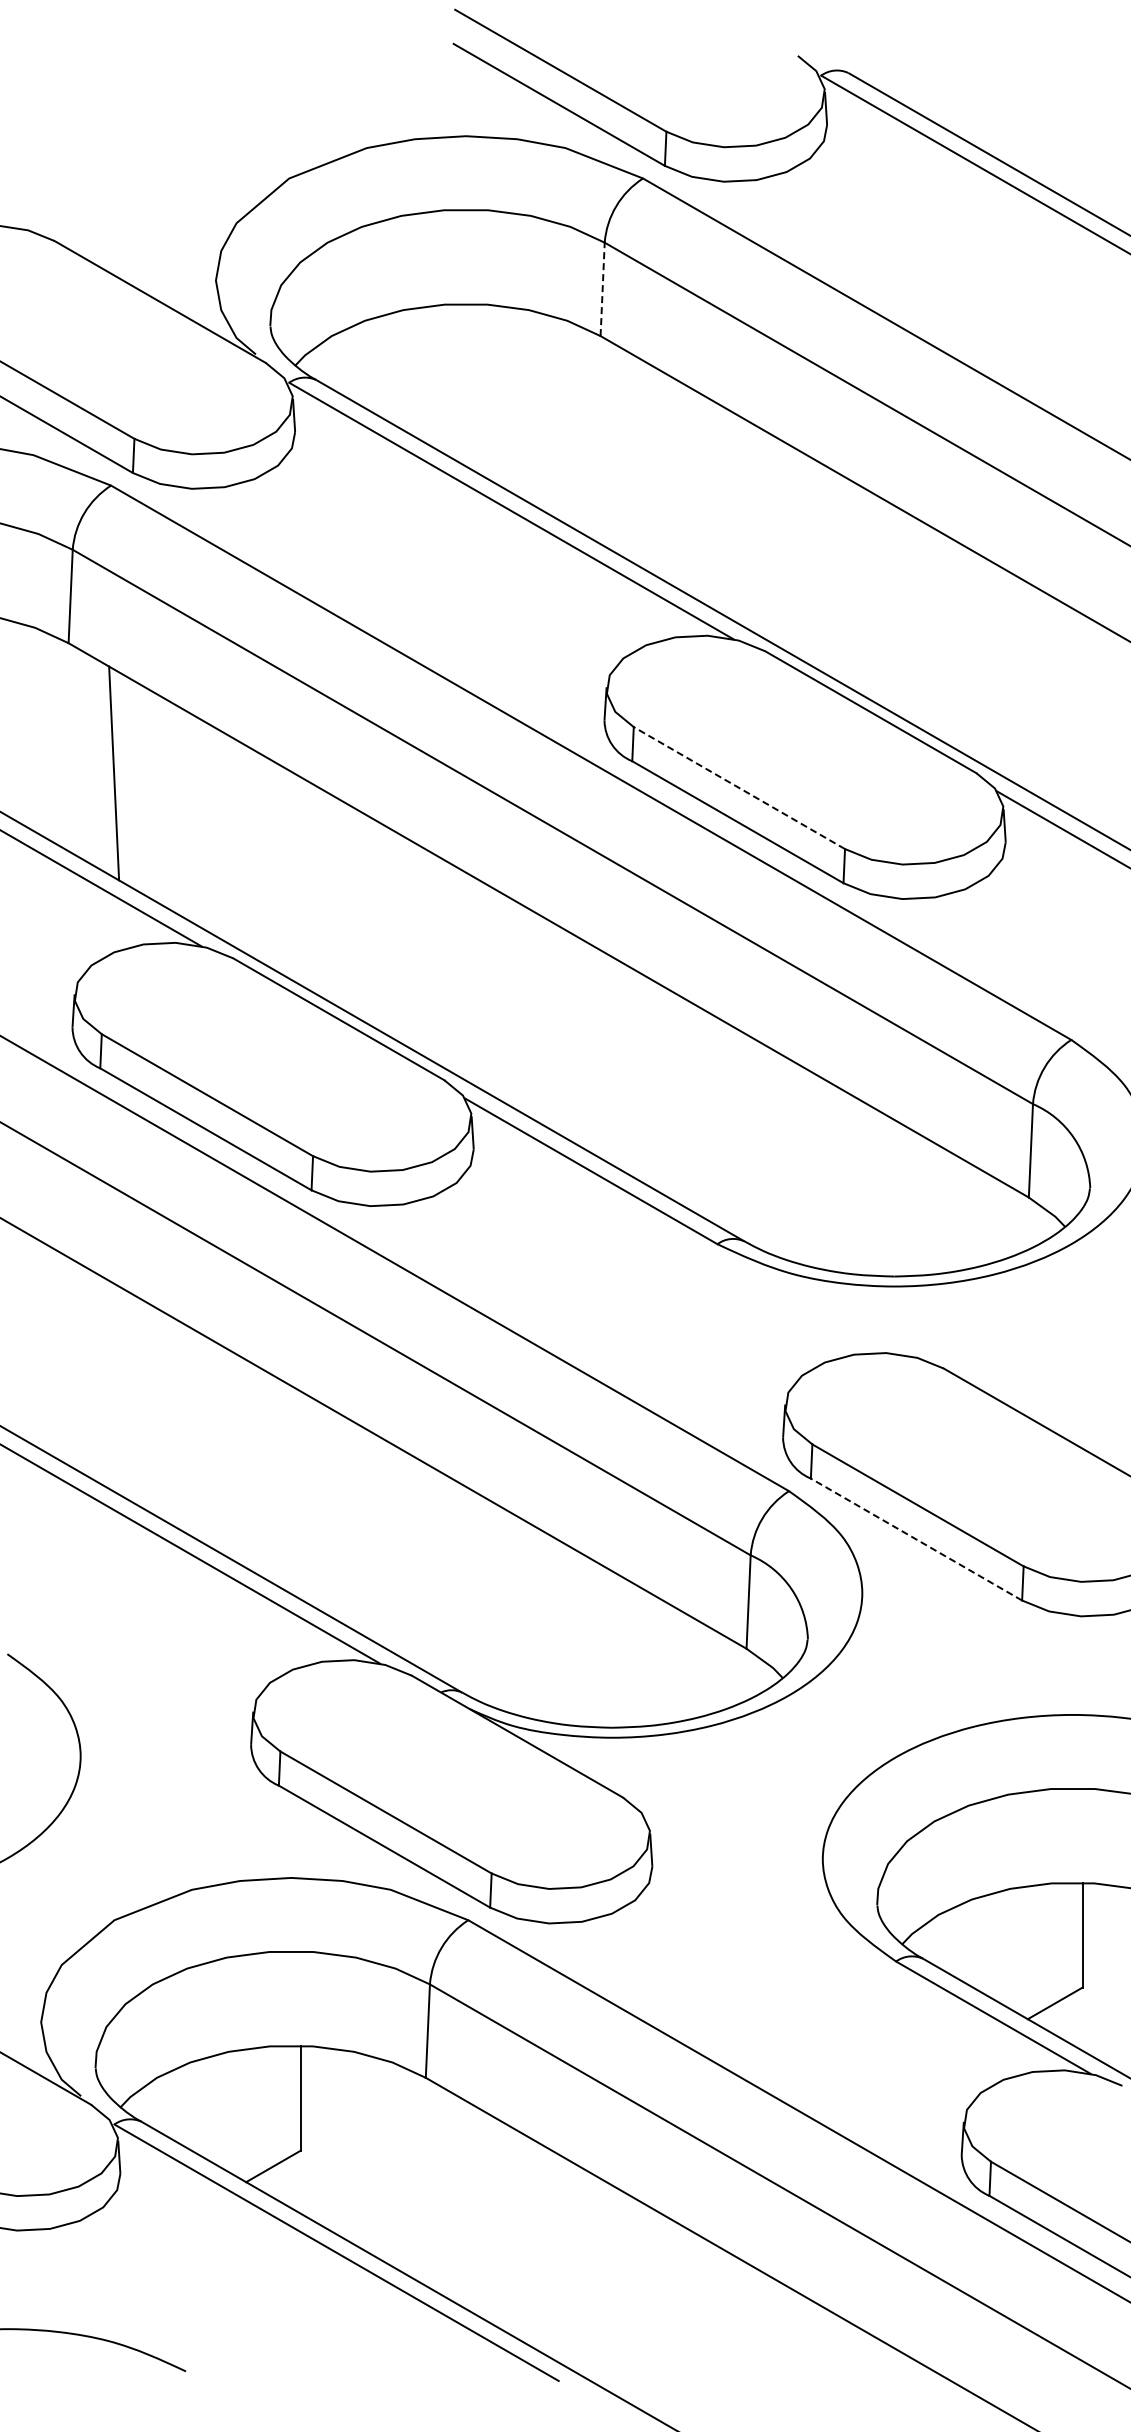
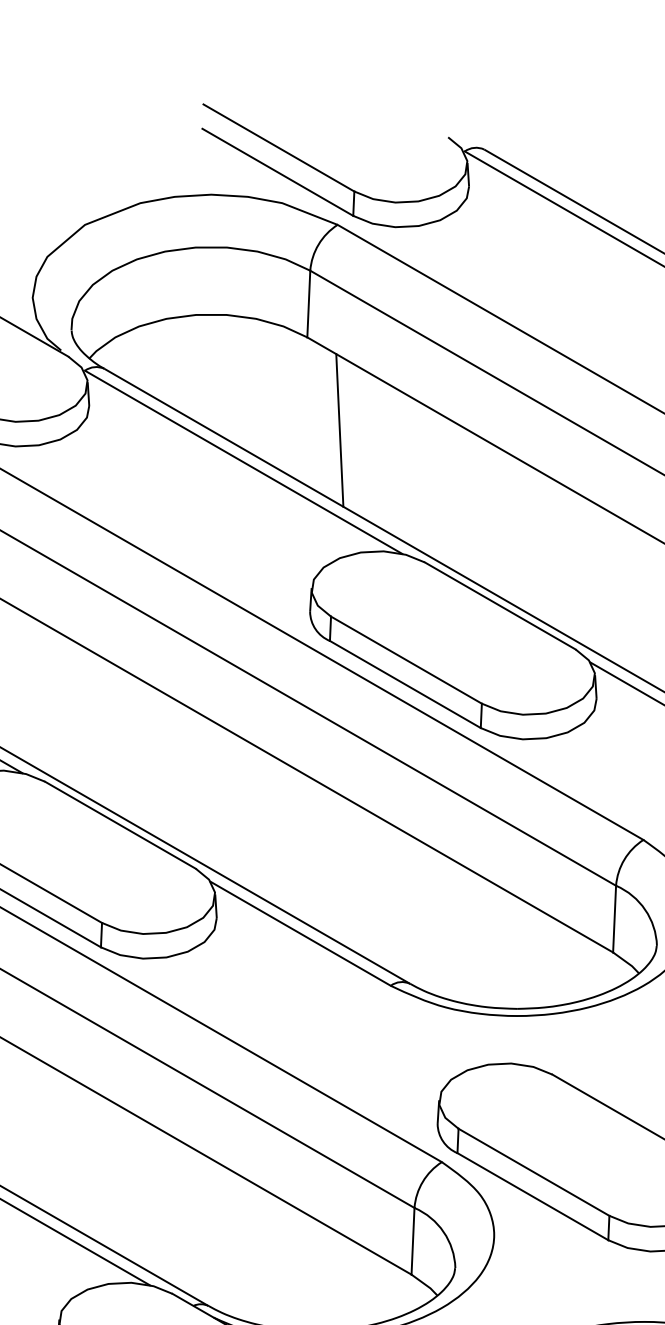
line: (602, 289) -> (308, 304), dashed -> solid
line: (646, 466) -> (340, 430), added
line: (739, 788) -> (406, 660), dashed -> solid
line: (916, 1539) -> (532, 1196), dashed -> solid

